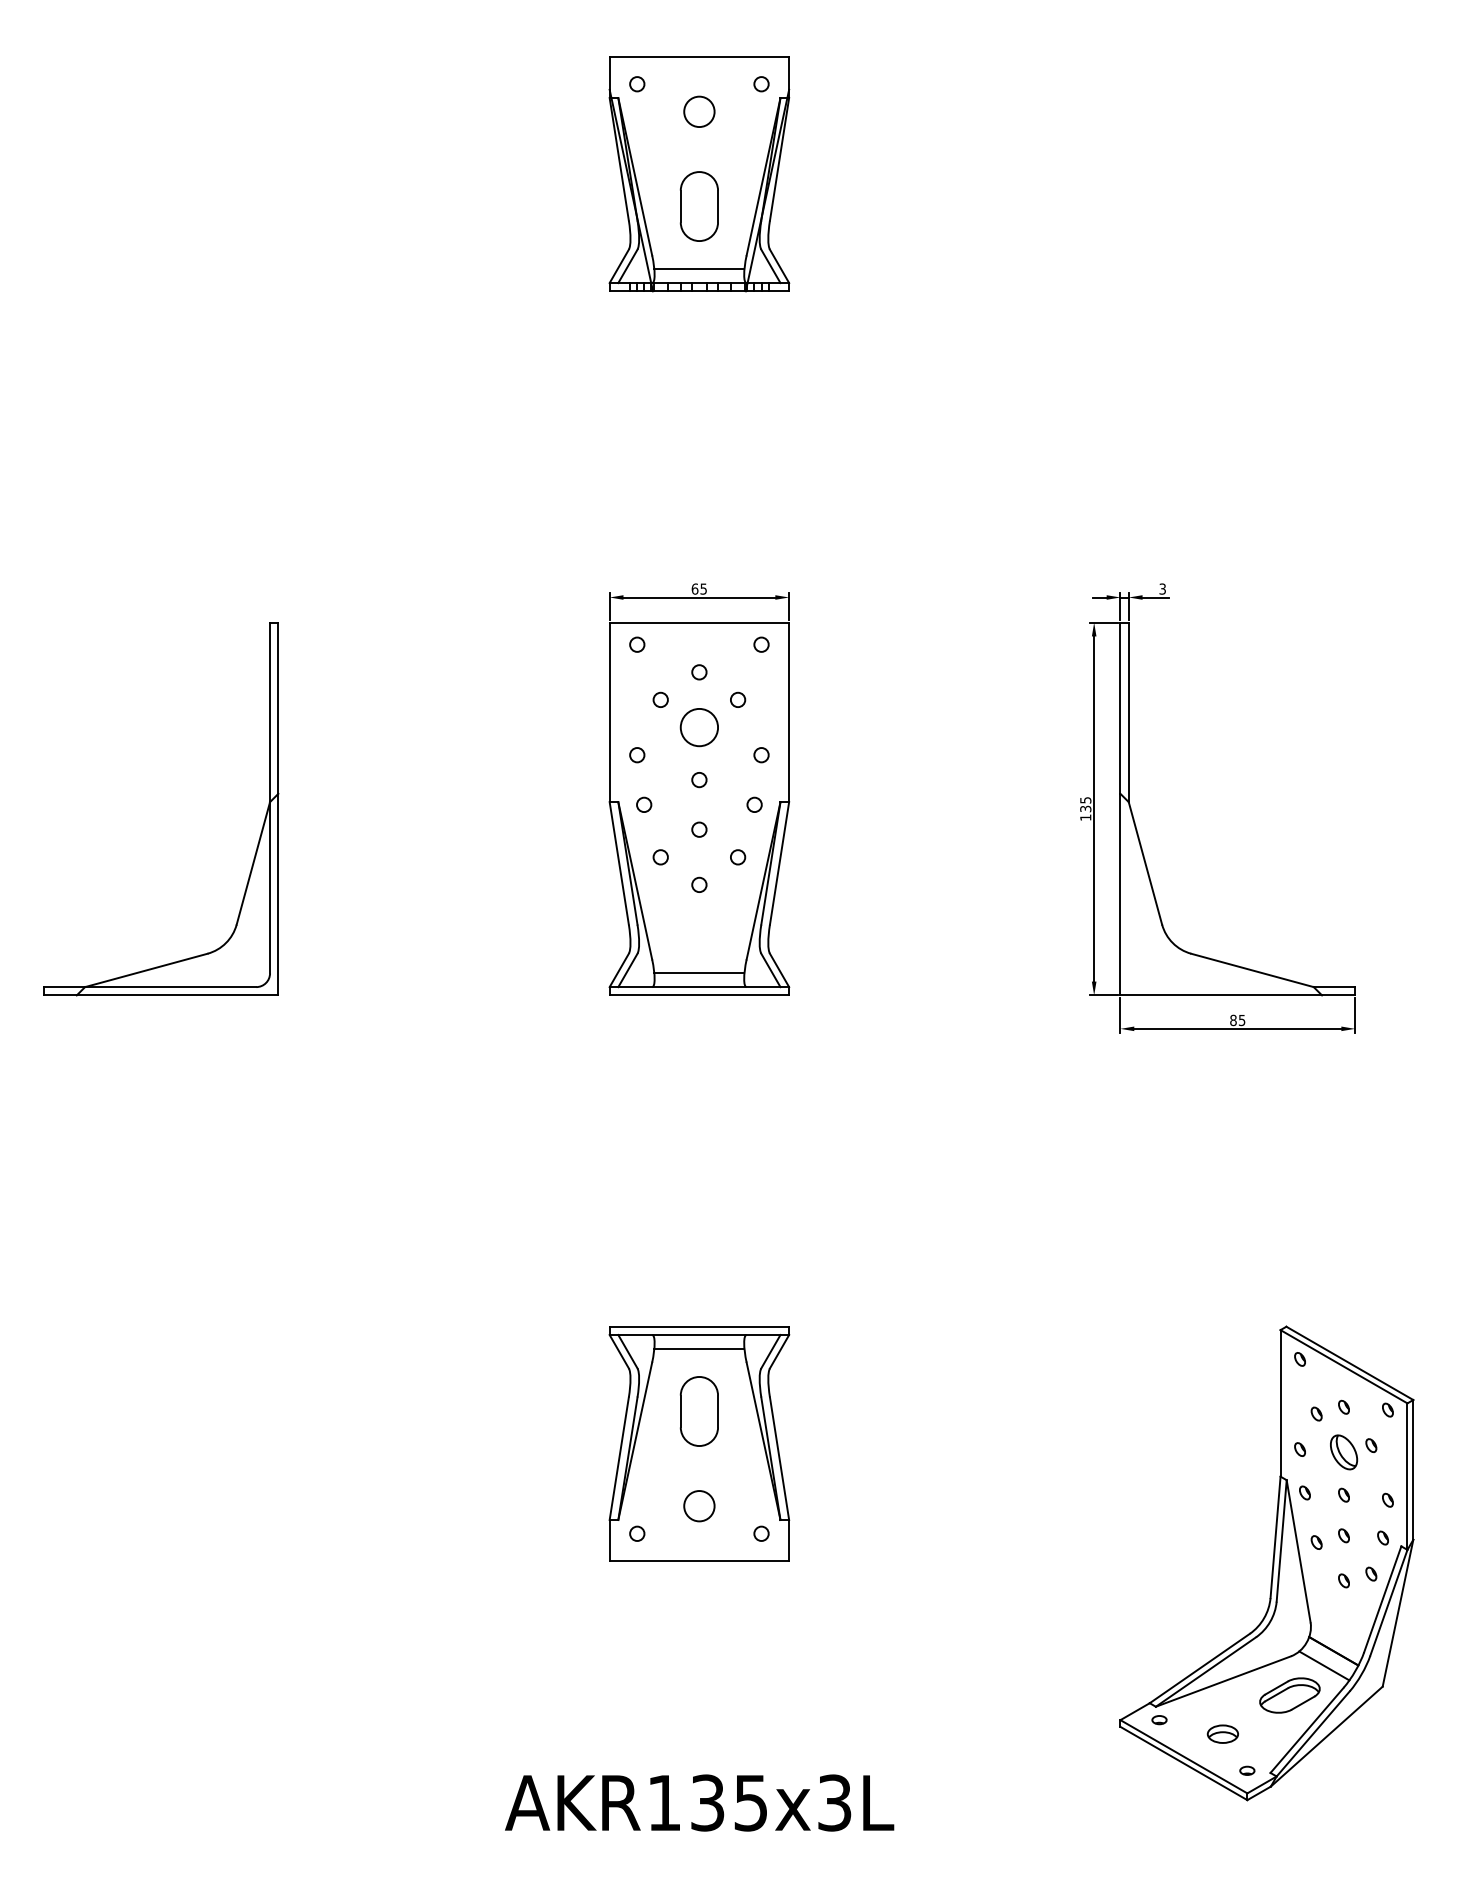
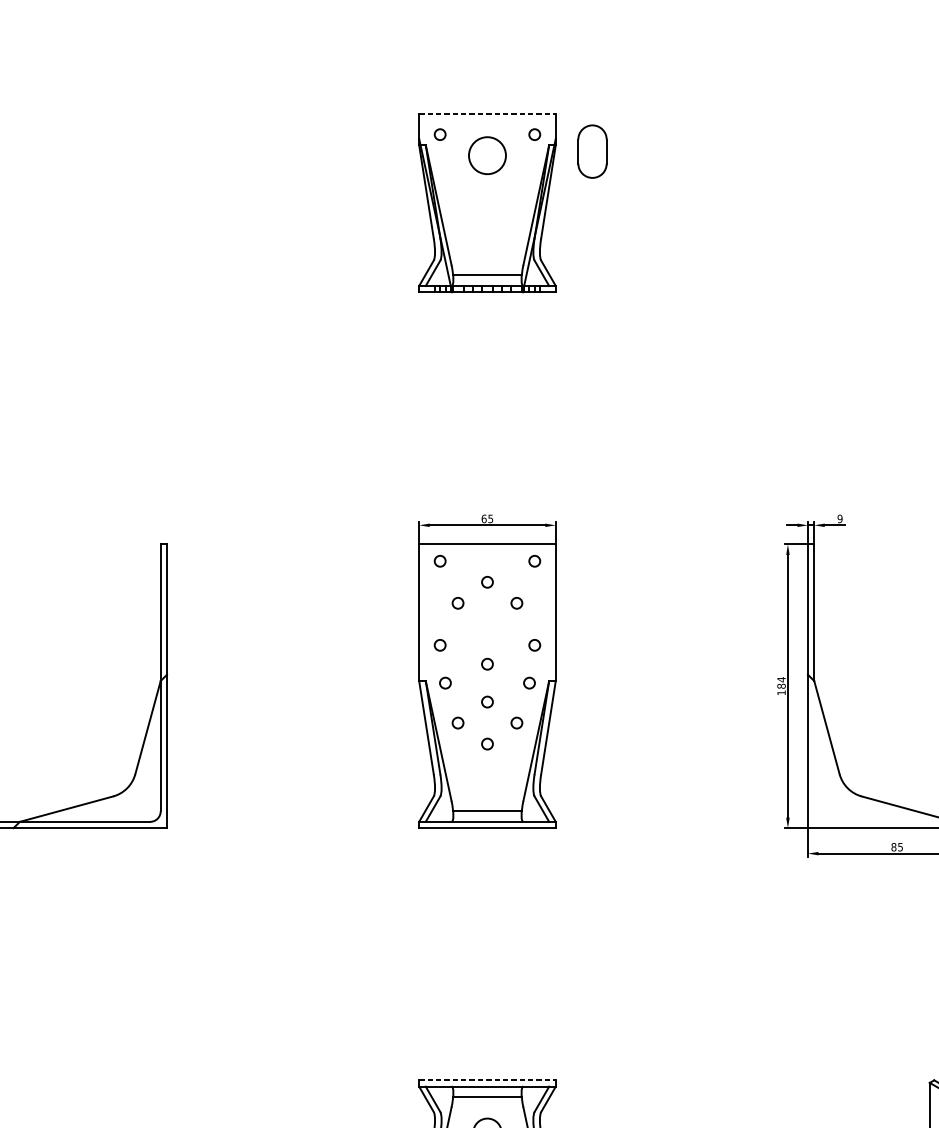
line: (699, 56) -> (487, 113), solid -> dashed
circle: (699, 111) -> (487, 155), size x1.6
part: (698, 206) -> (591, 151), moved
text: (1162, 588) -> (839, 518), 3 -> 9
circle: (698, 727) -> (486, 624), removed
text: (1085, 804) -> (781, 682), 135 -> 184
line: (699, 1326) -> (487, 1080), solid -> dashed

